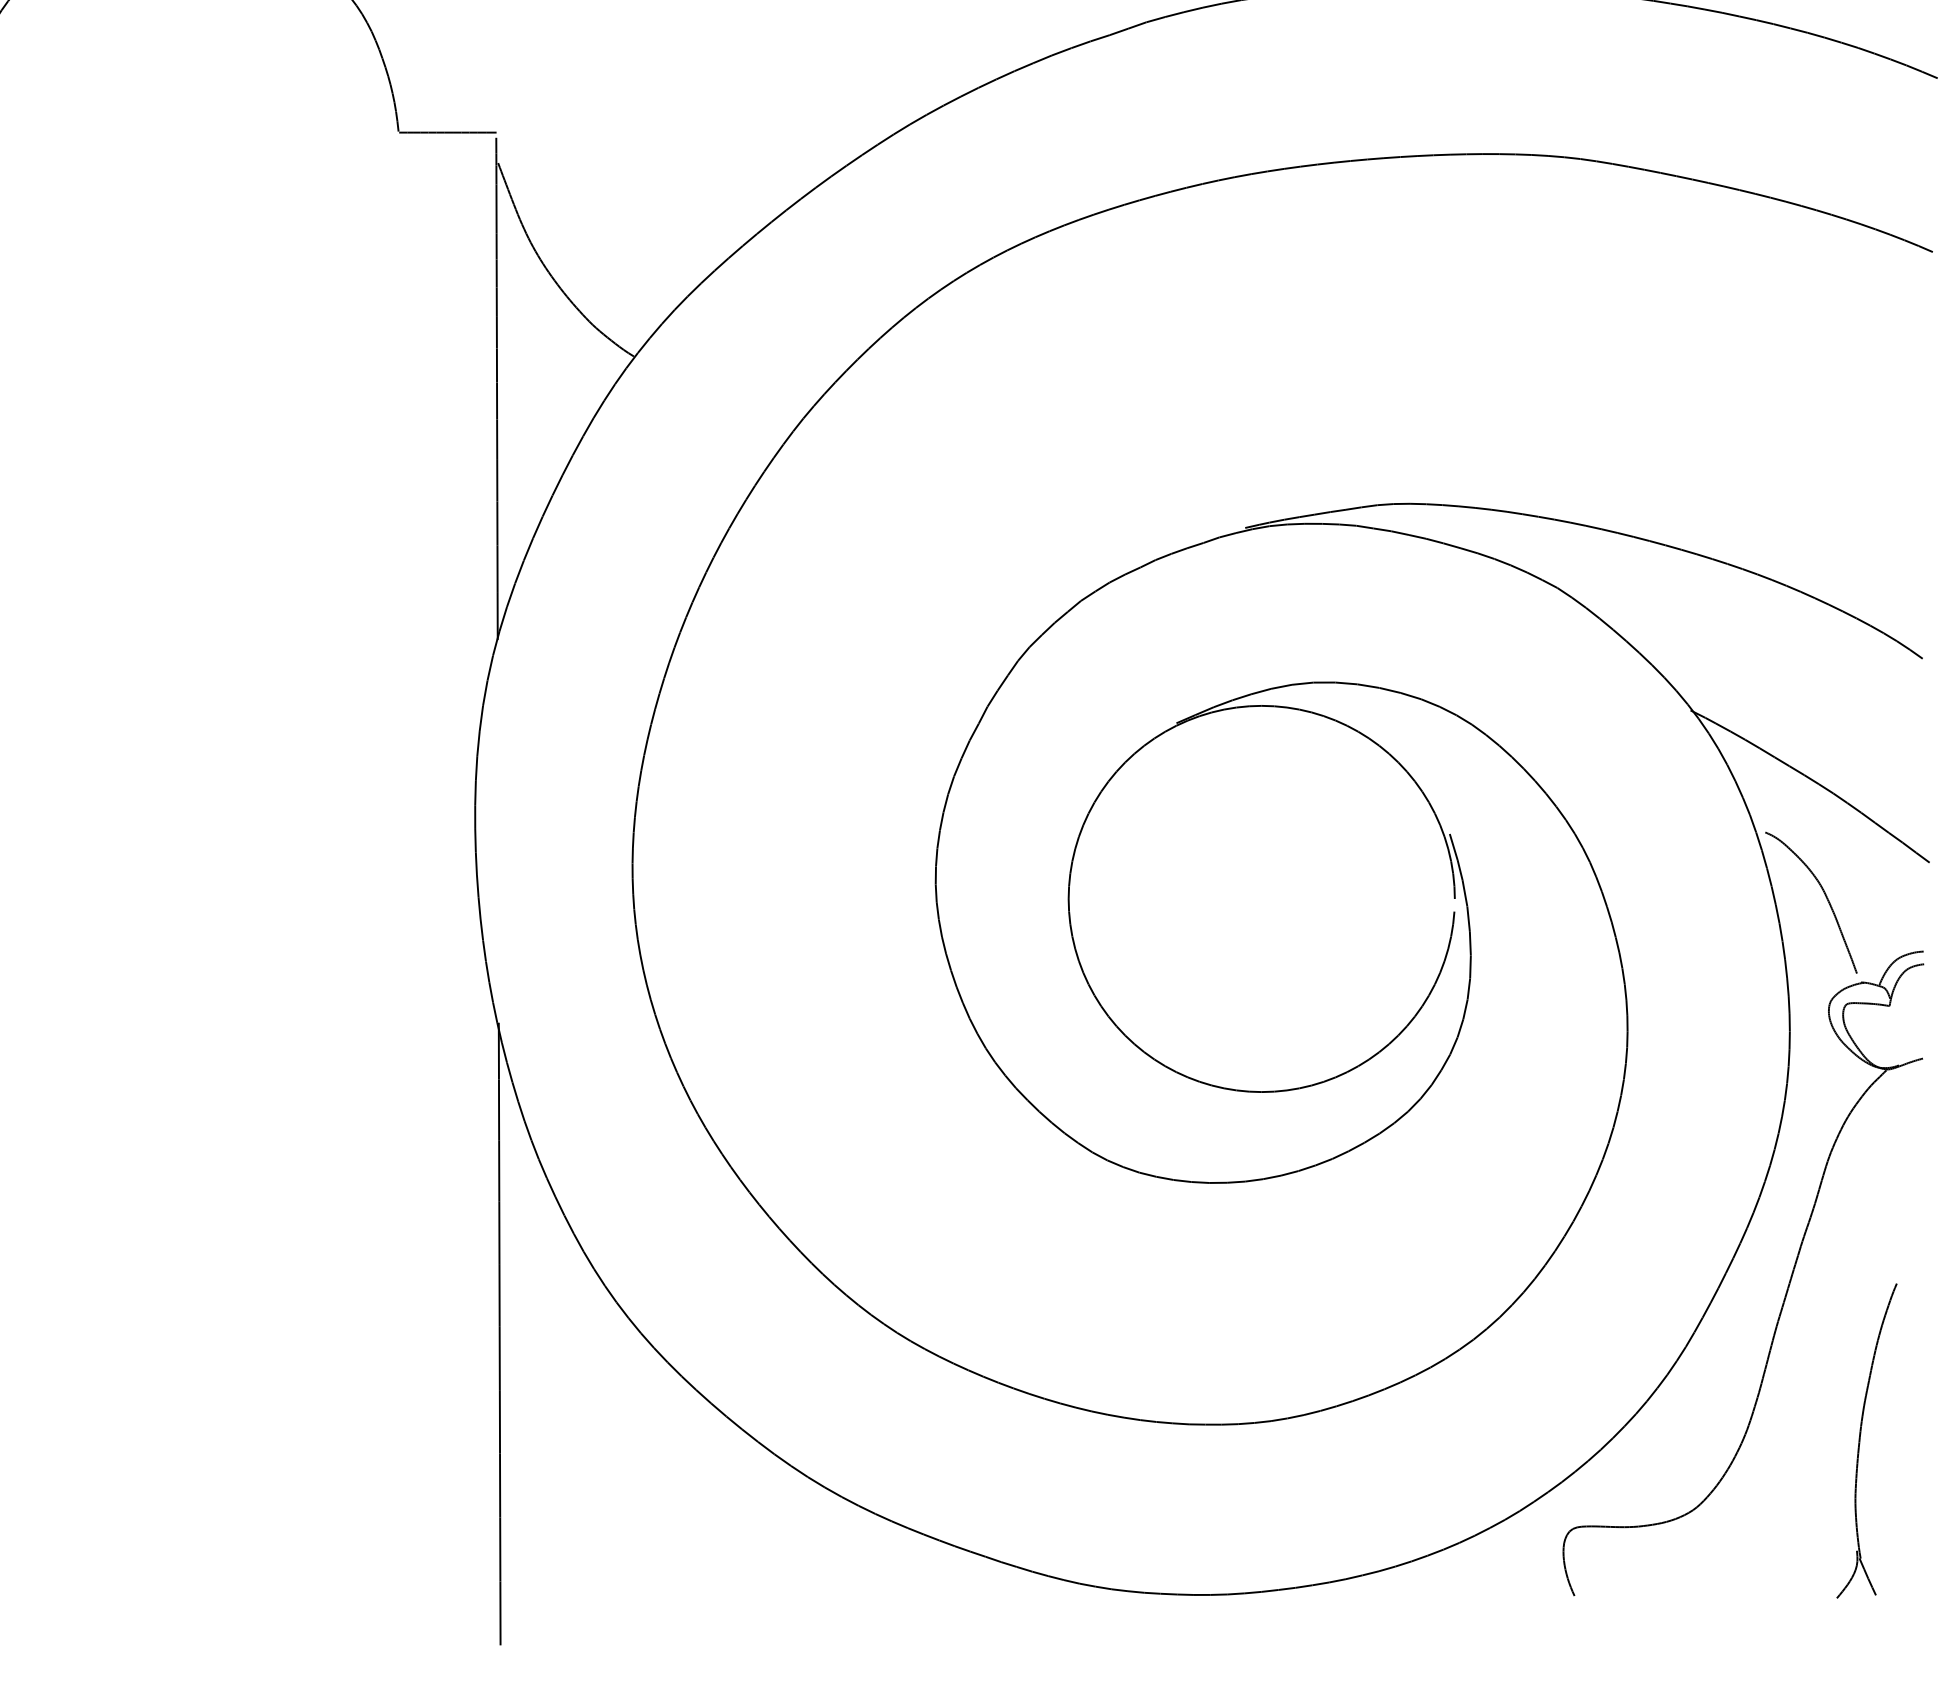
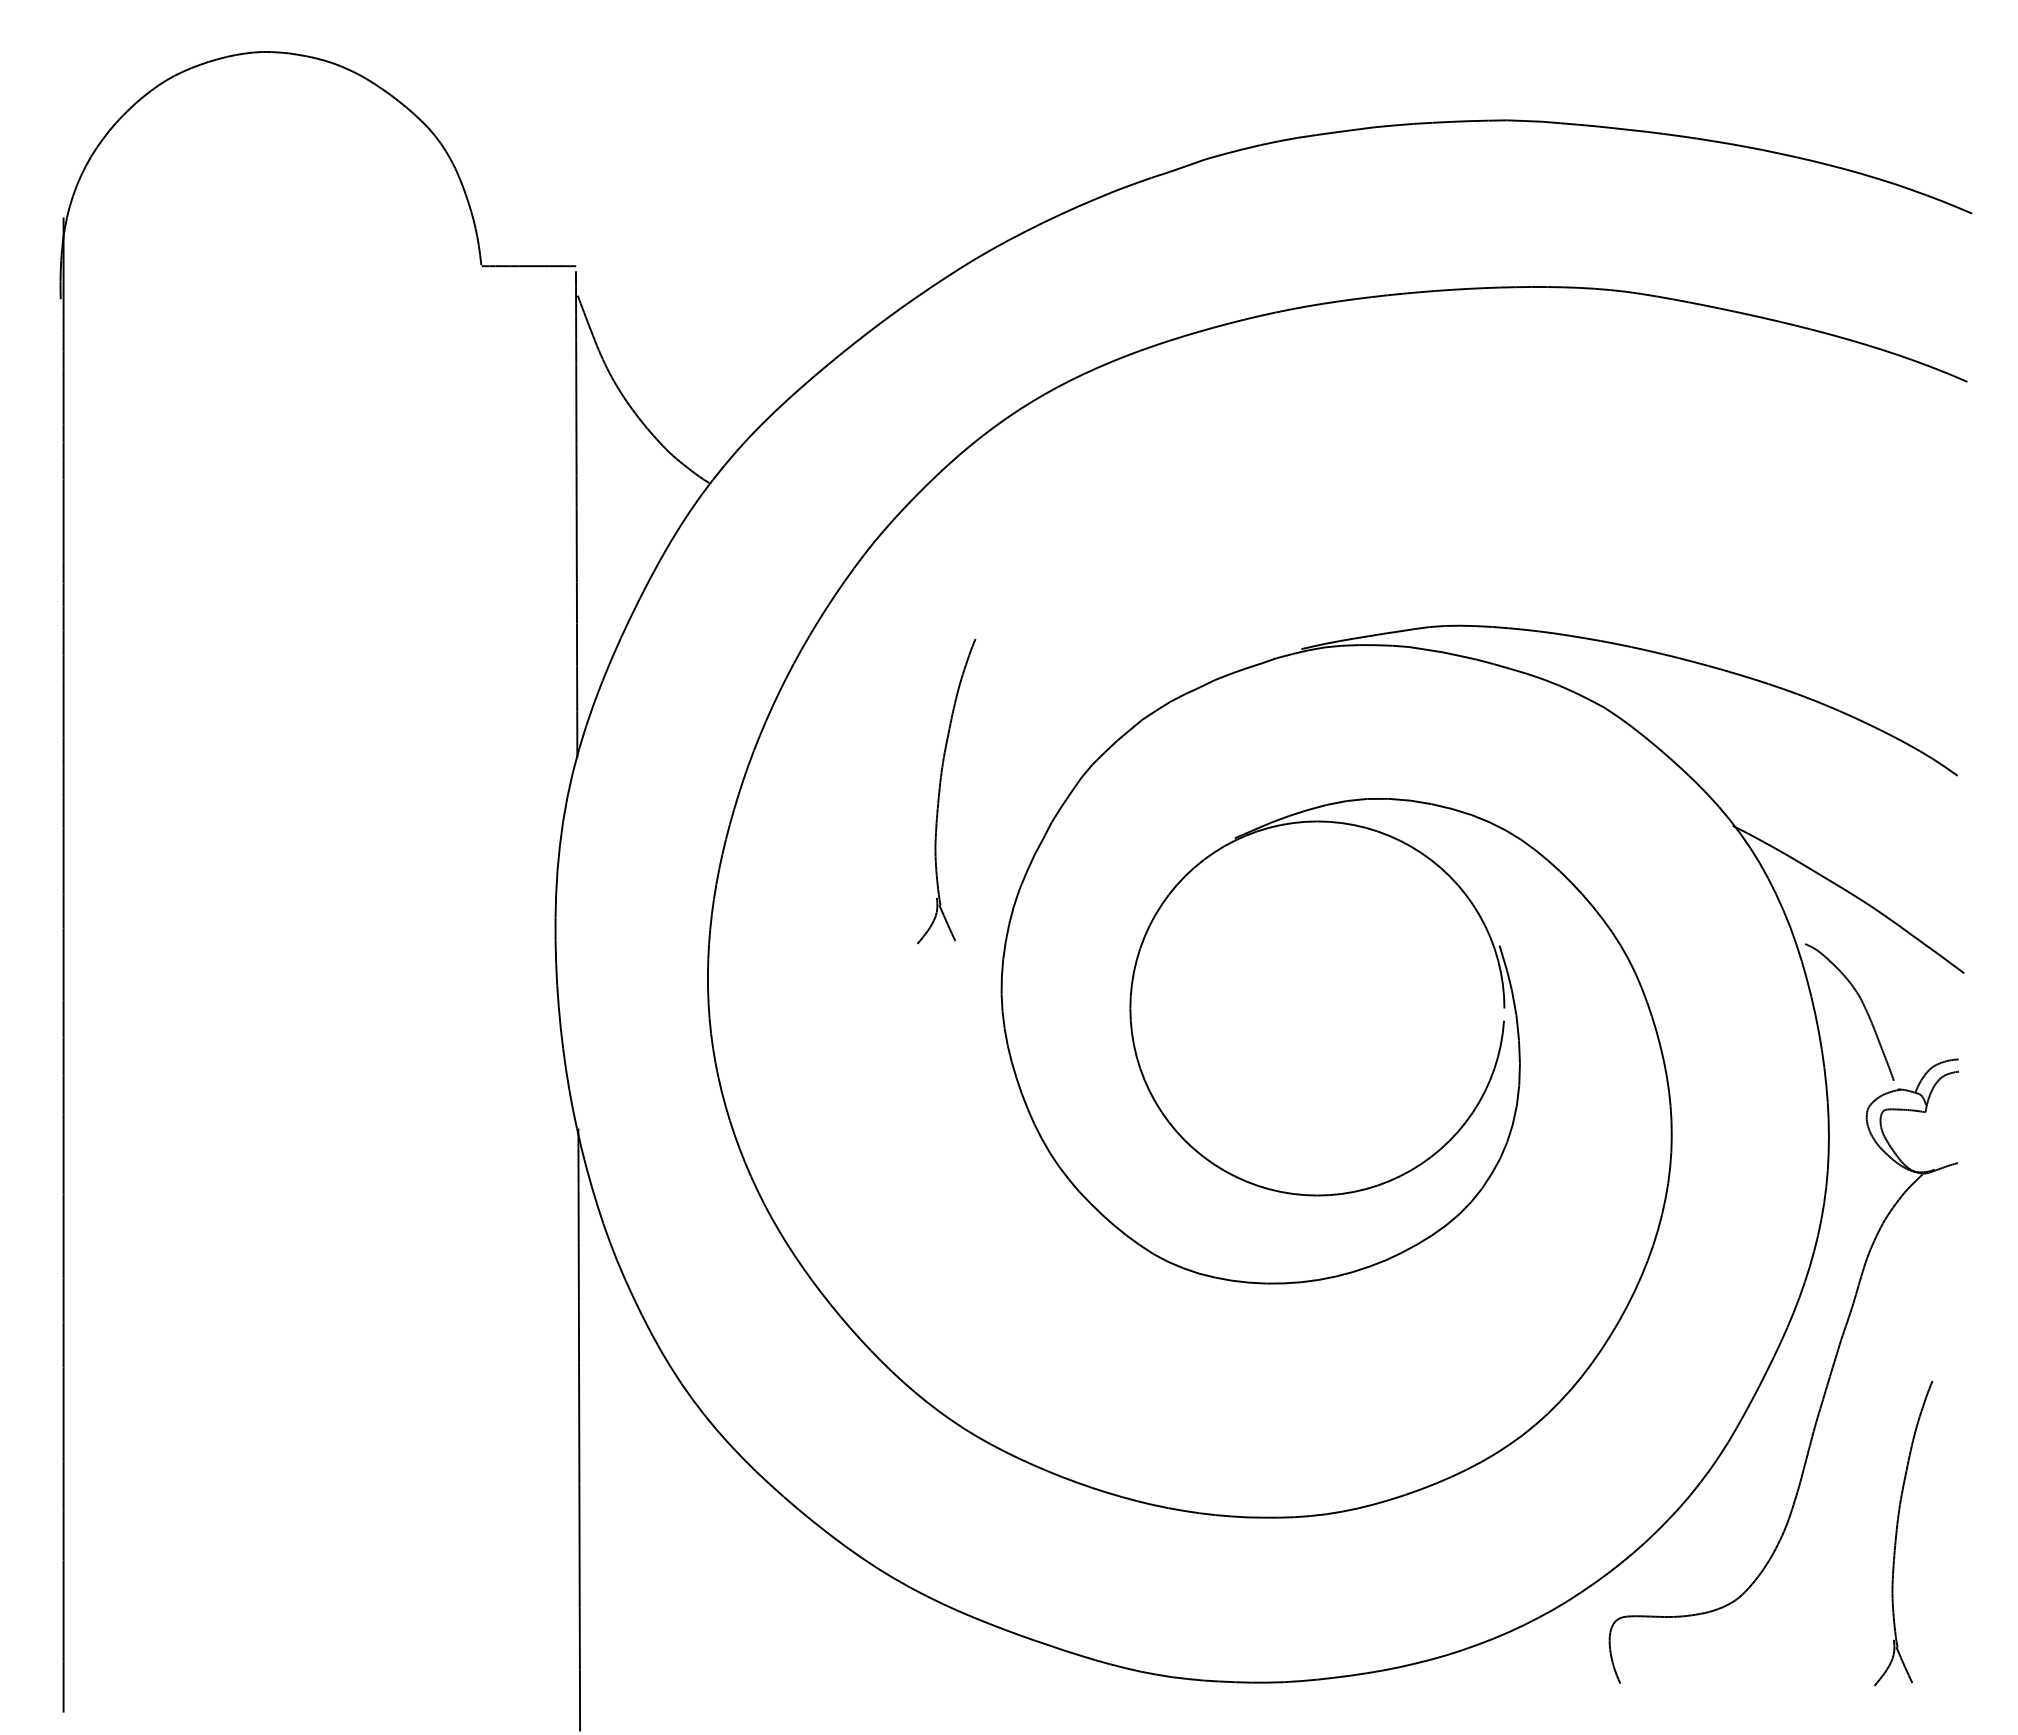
part: (878, 674) -> (946, 791), added

